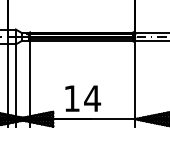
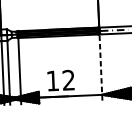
line: (134, 84) -> (100, 67), solid -> dashed
text: (92, 98) -> (68, 80), 14 -> 12

